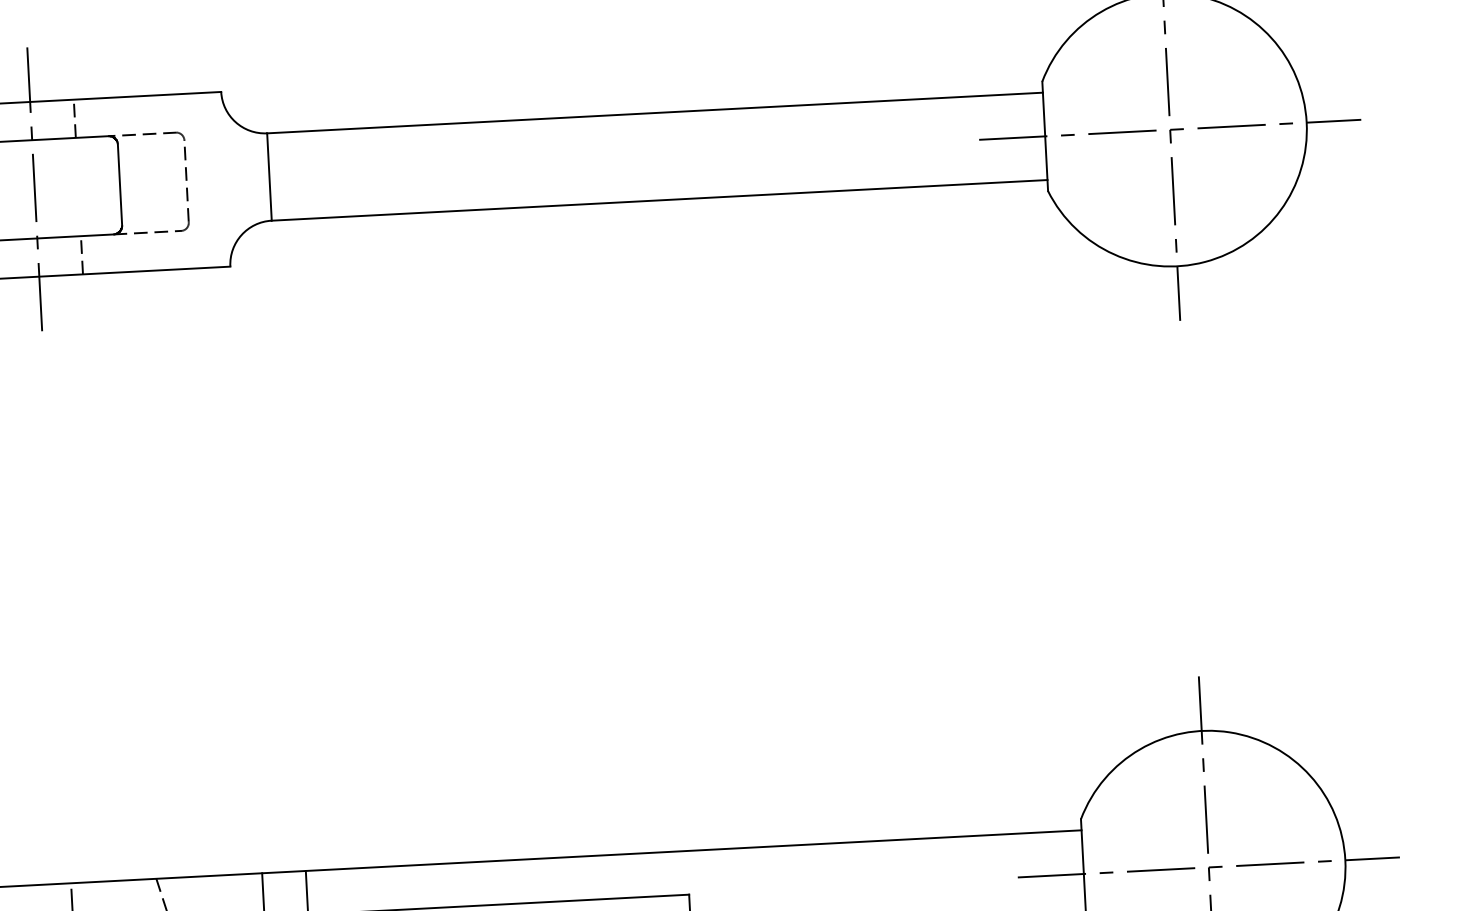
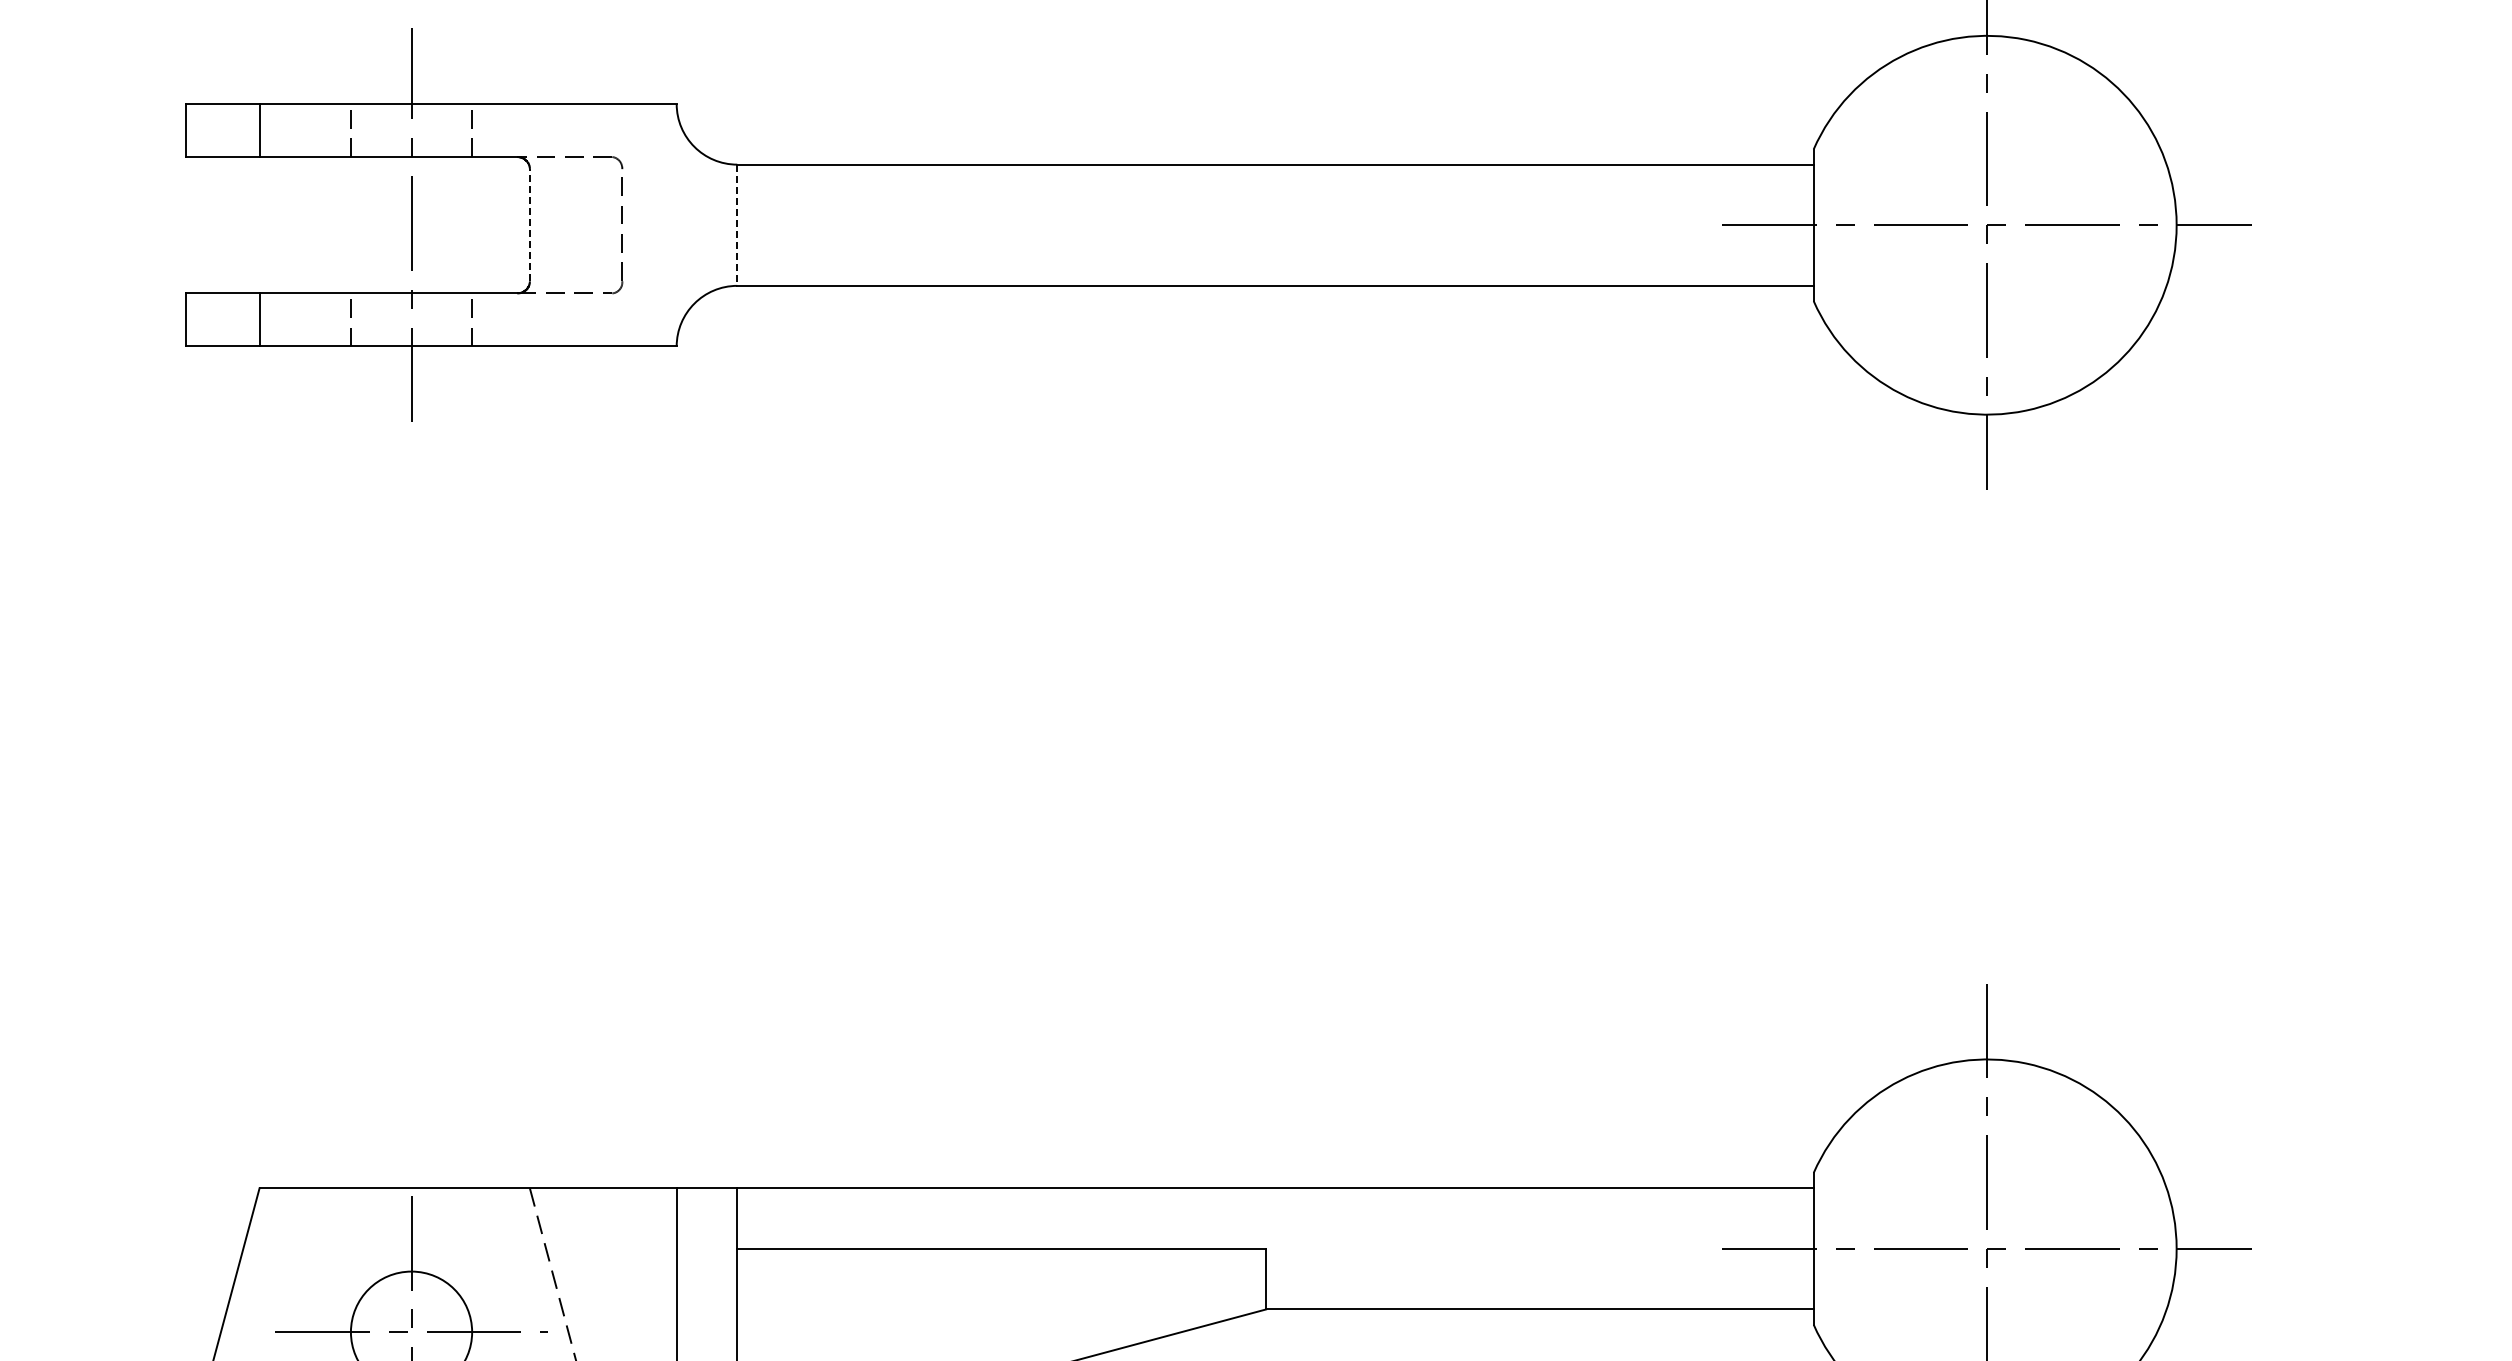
line: (269, 177) -> (737, 225), solid -> dashed
line: (119, 184) -> (529, 224), solid -> dashed

